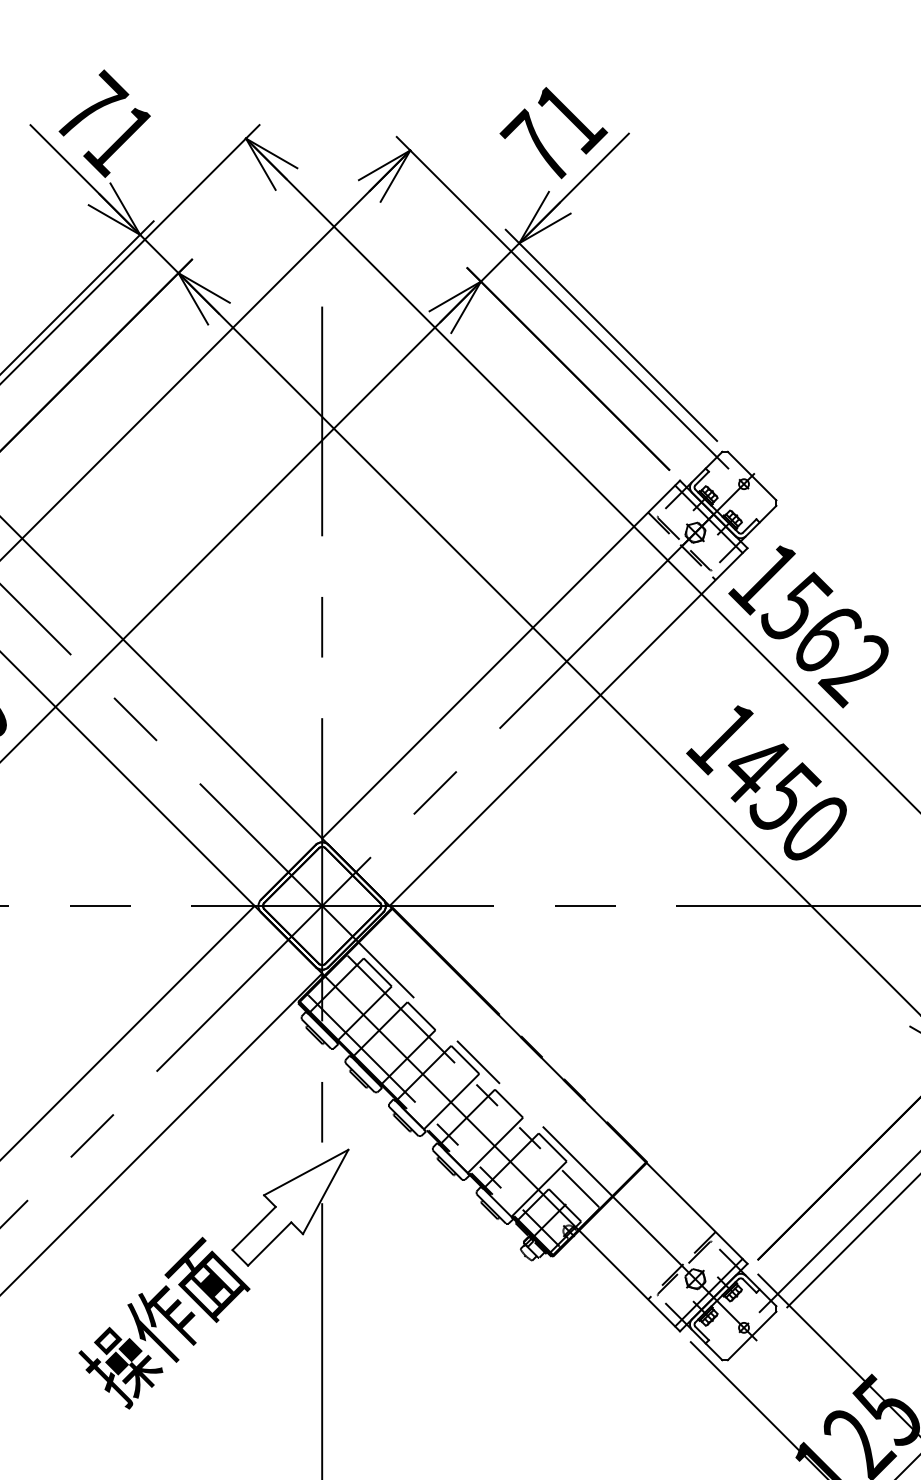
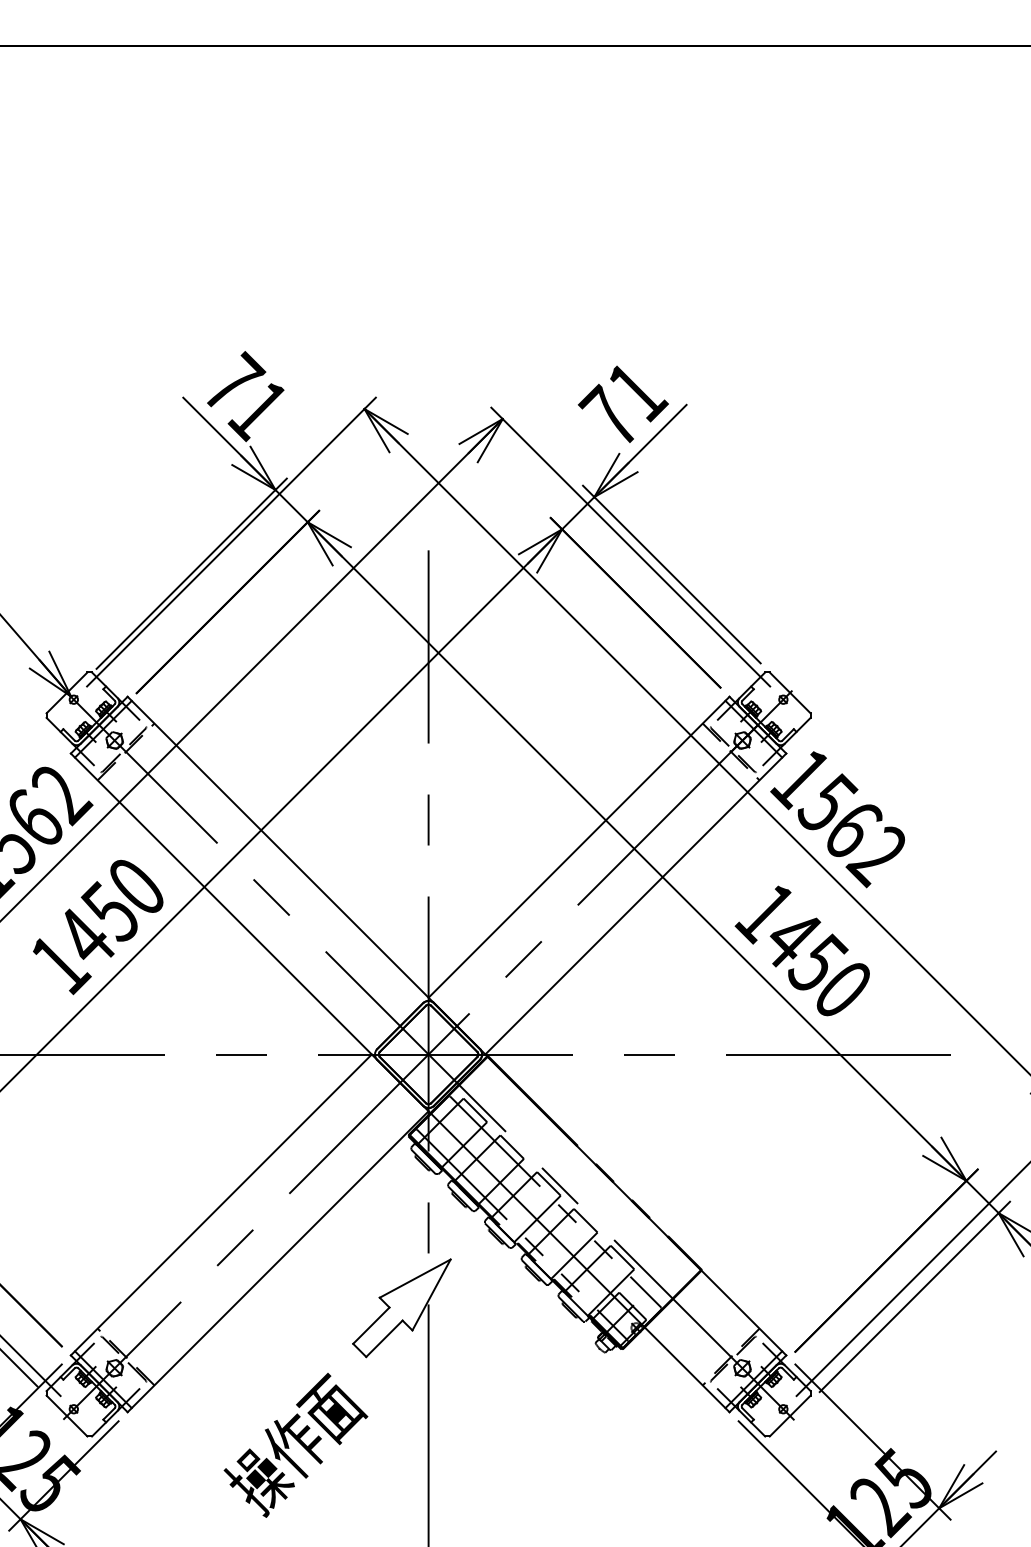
text: (163, 1323) -> (295, 1445), moved

